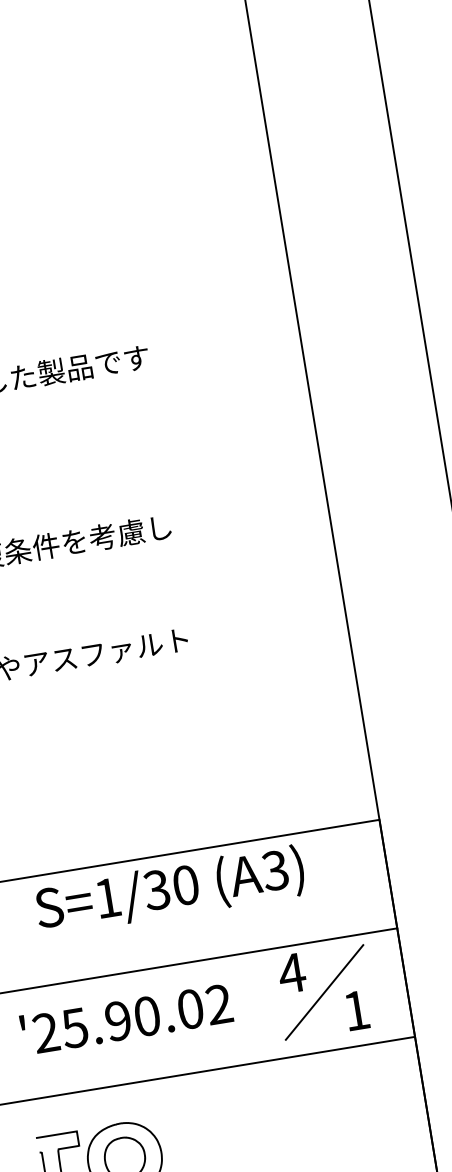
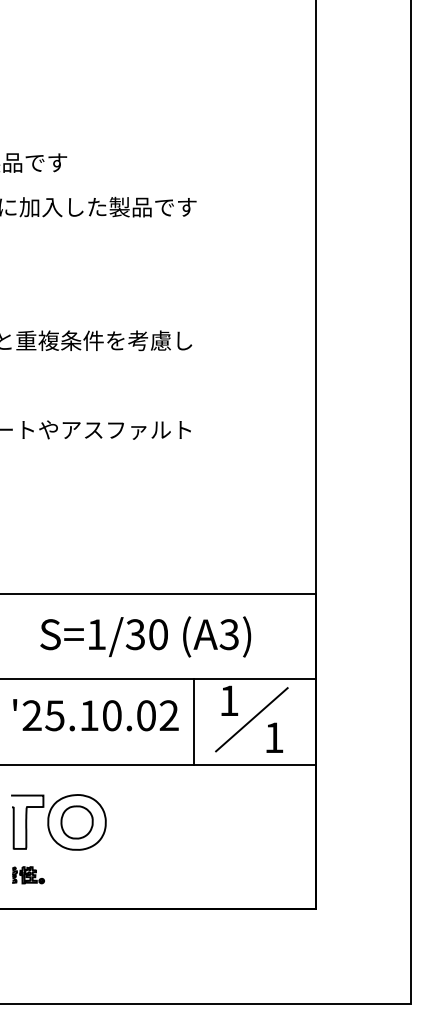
text: (169, 890) -> (145, 636), moved
text: (291, 972) -> (228, 700), 4 -> 1
line: (252, 1007) -> (194, 722), added
text: (117, 1020) -> (88, 715), '25.90.02 -> '25.10.02

